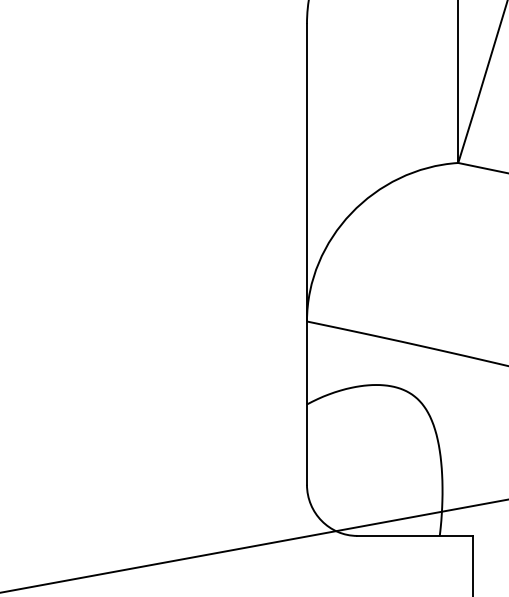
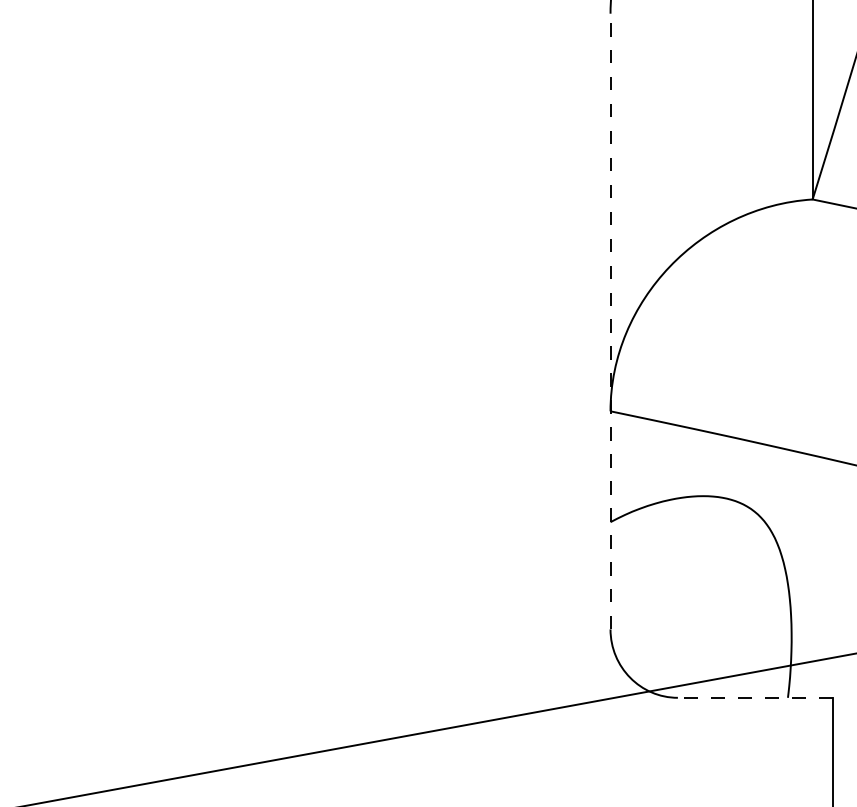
line: (306, 254) -> (610, 321), solid -> dashed
line: (414, 535) -> (754, 697), solid -> dashed

